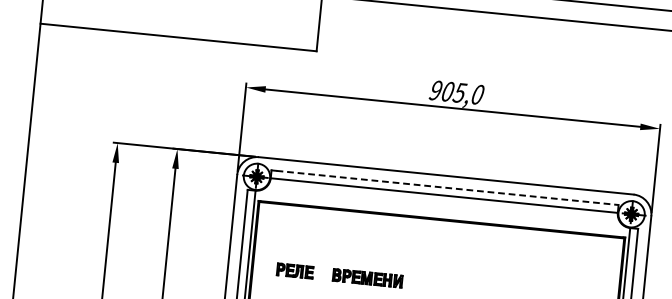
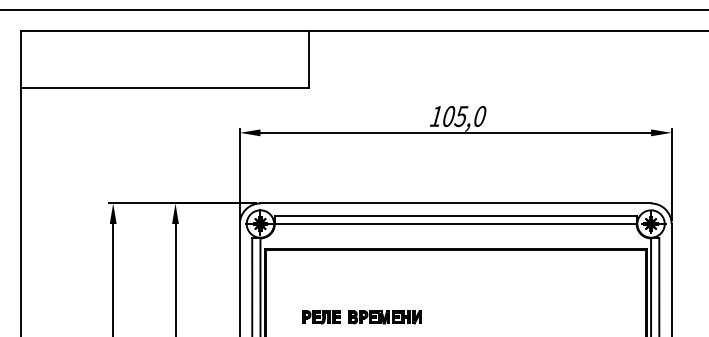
text: (435, 89) -> (435, 115), 905,0 -> 105,0
line: (447, 187) -> (458, 215), dashed -> solid
part: (295, 271) -> (321, 317), moved

